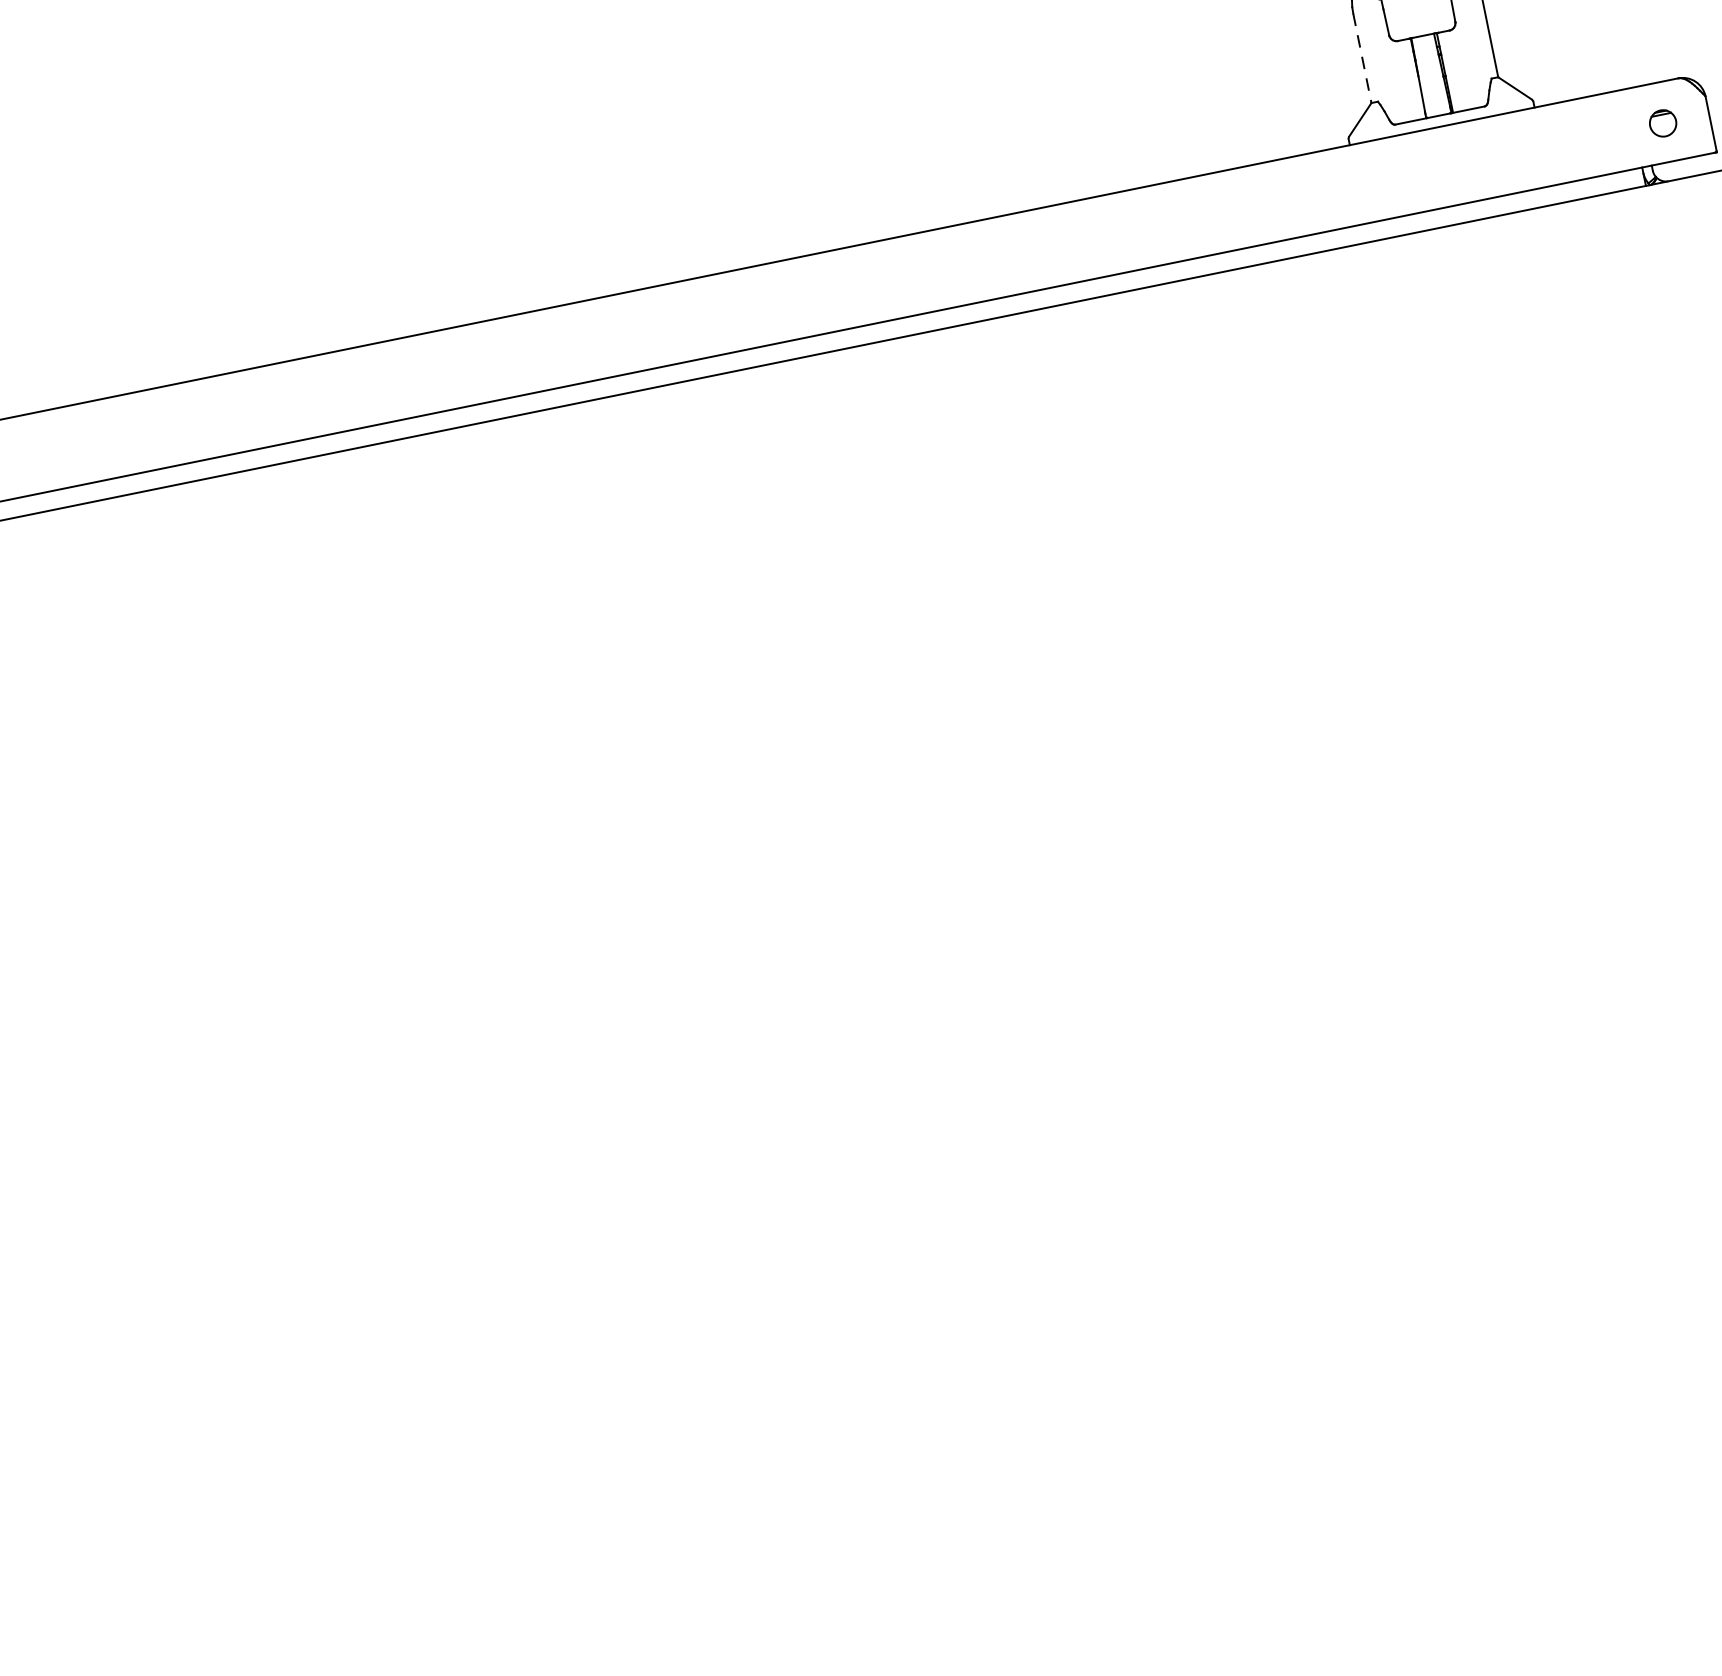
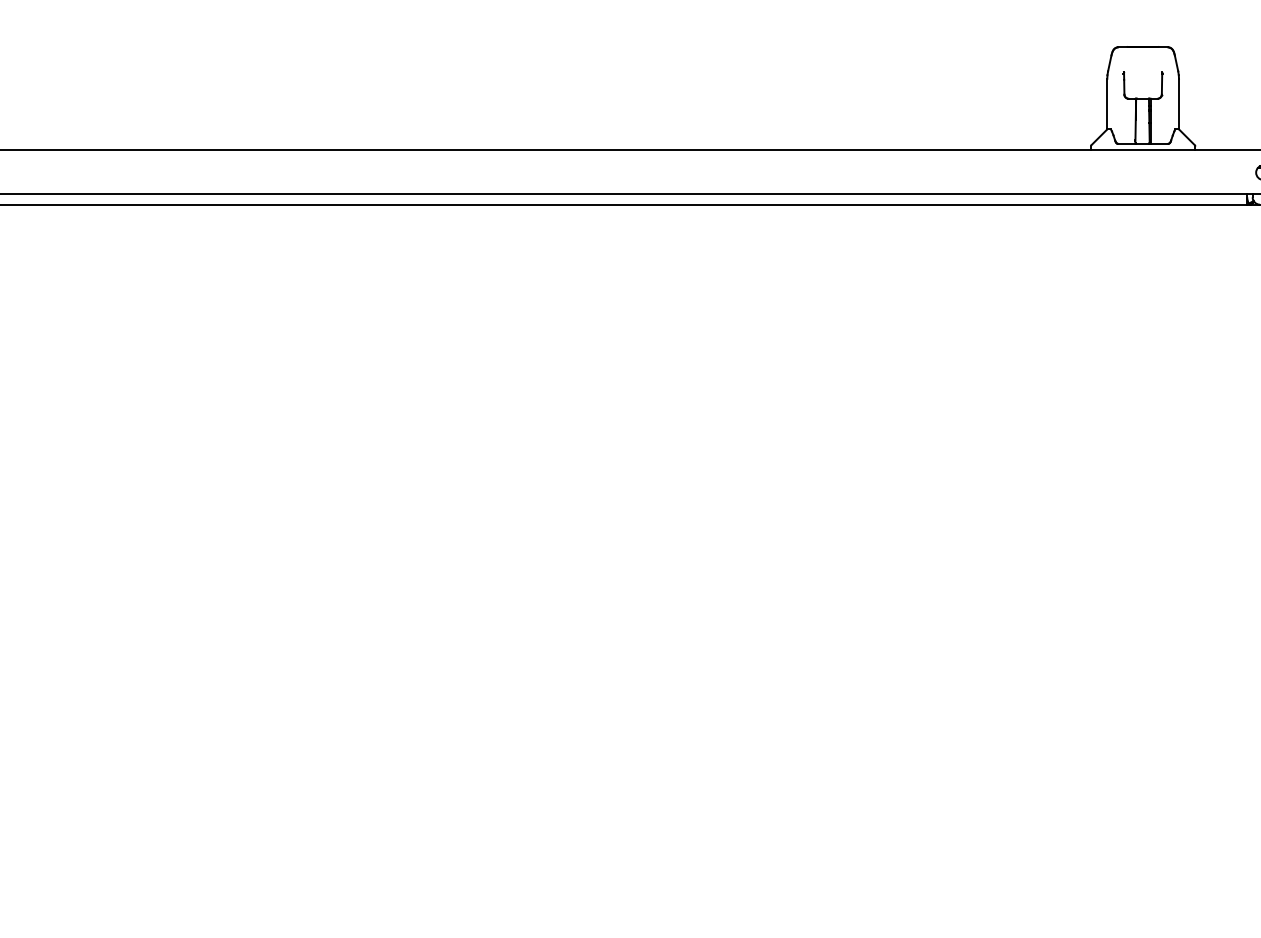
line: (1362, 58) -> (1107, 104), dashed -> solid

